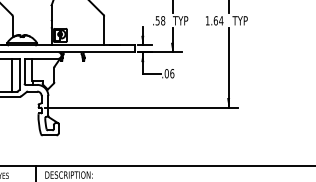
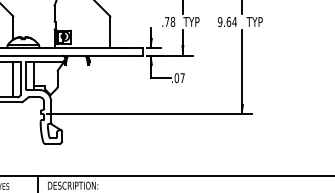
text: (157, 20) -> (166, 21), .58 -> .78
text: (207, 20) -> (220, 21), 1.64 -> 9.64
text: (172, 73) -> (182, 77), .06 -> .07

